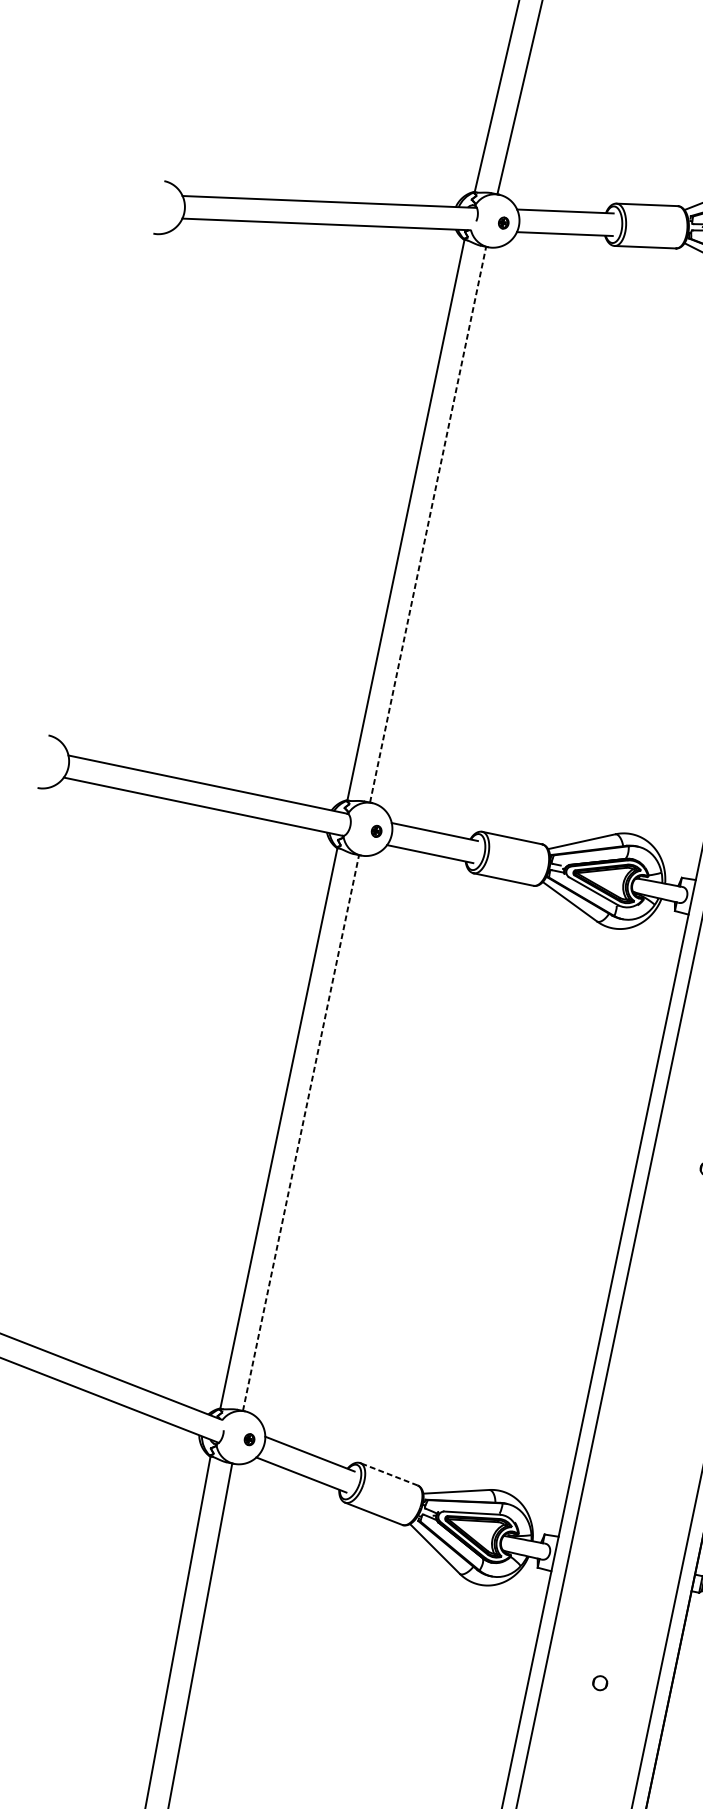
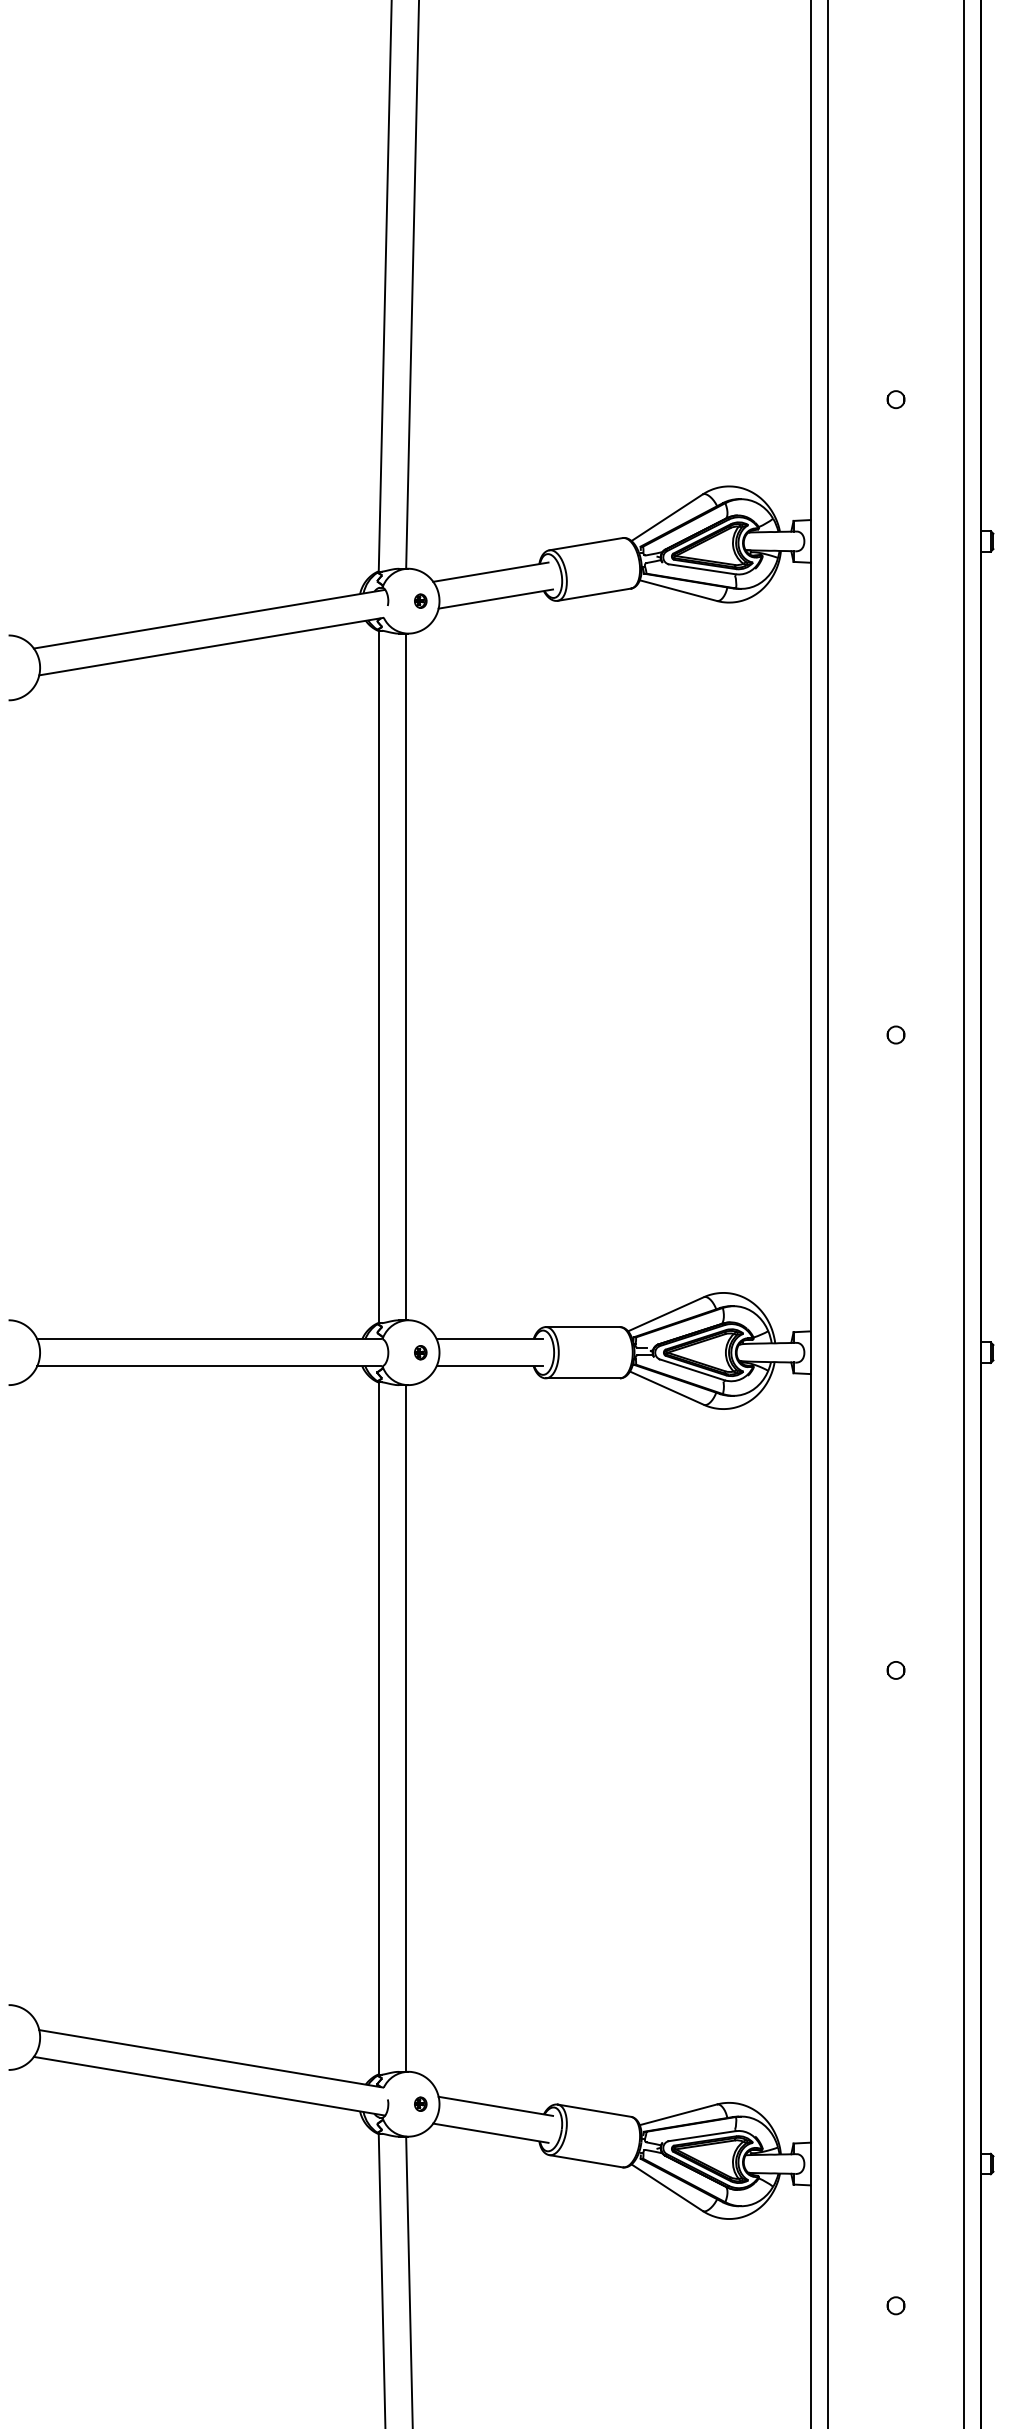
line: (427, 524) -> (405, 976), dashed -> solid
line: (300, 1132) -> (405, 1727), dashed -> solid
line: (389, 1474) -> (594, 2110), dashed -> solid

